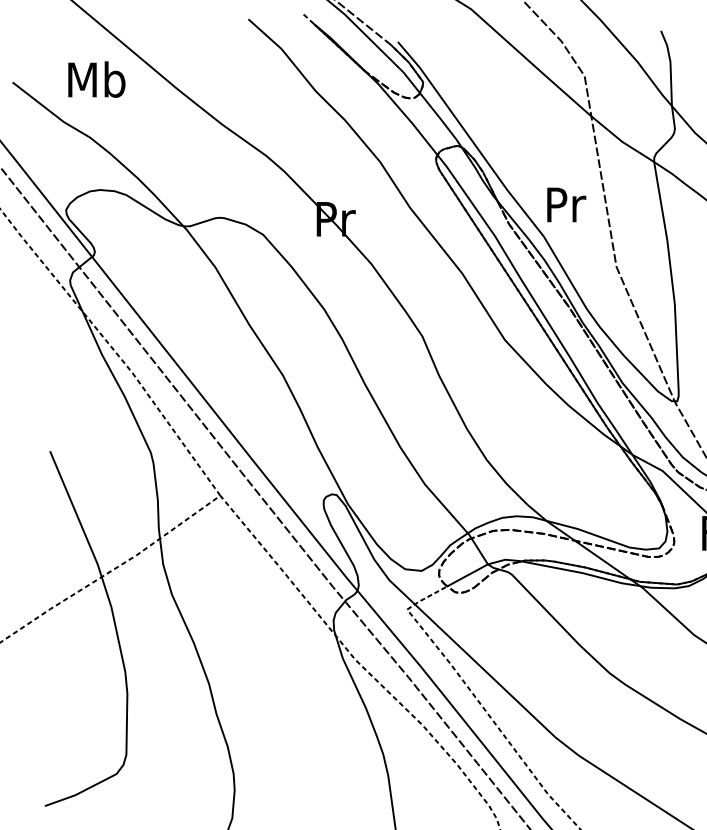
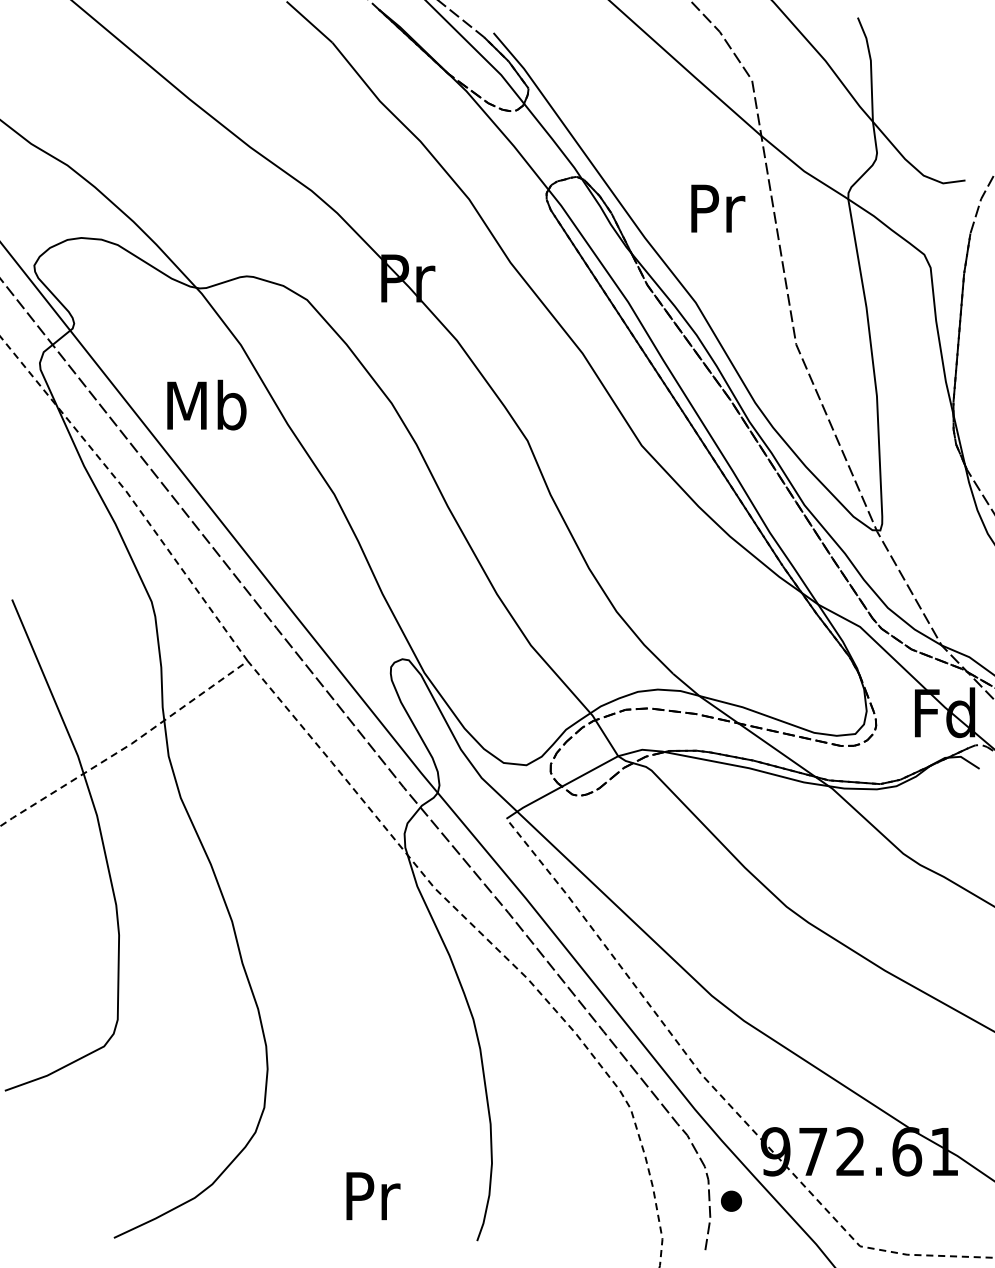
text: (96, 79) -> (206, 404), moved
text: (566, 204) -> (718, 208), moved
line: (426, 597) -> (533, 802), dashed -> solid

